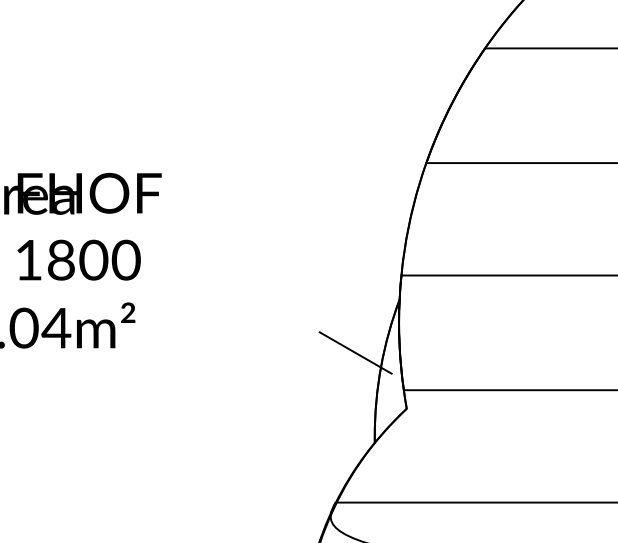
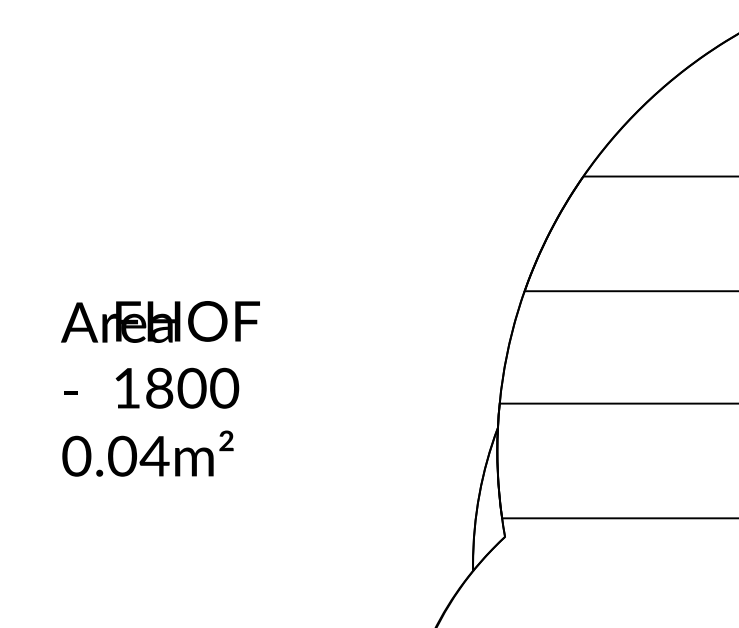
line: (355, 352) -> (453, 480), removed

